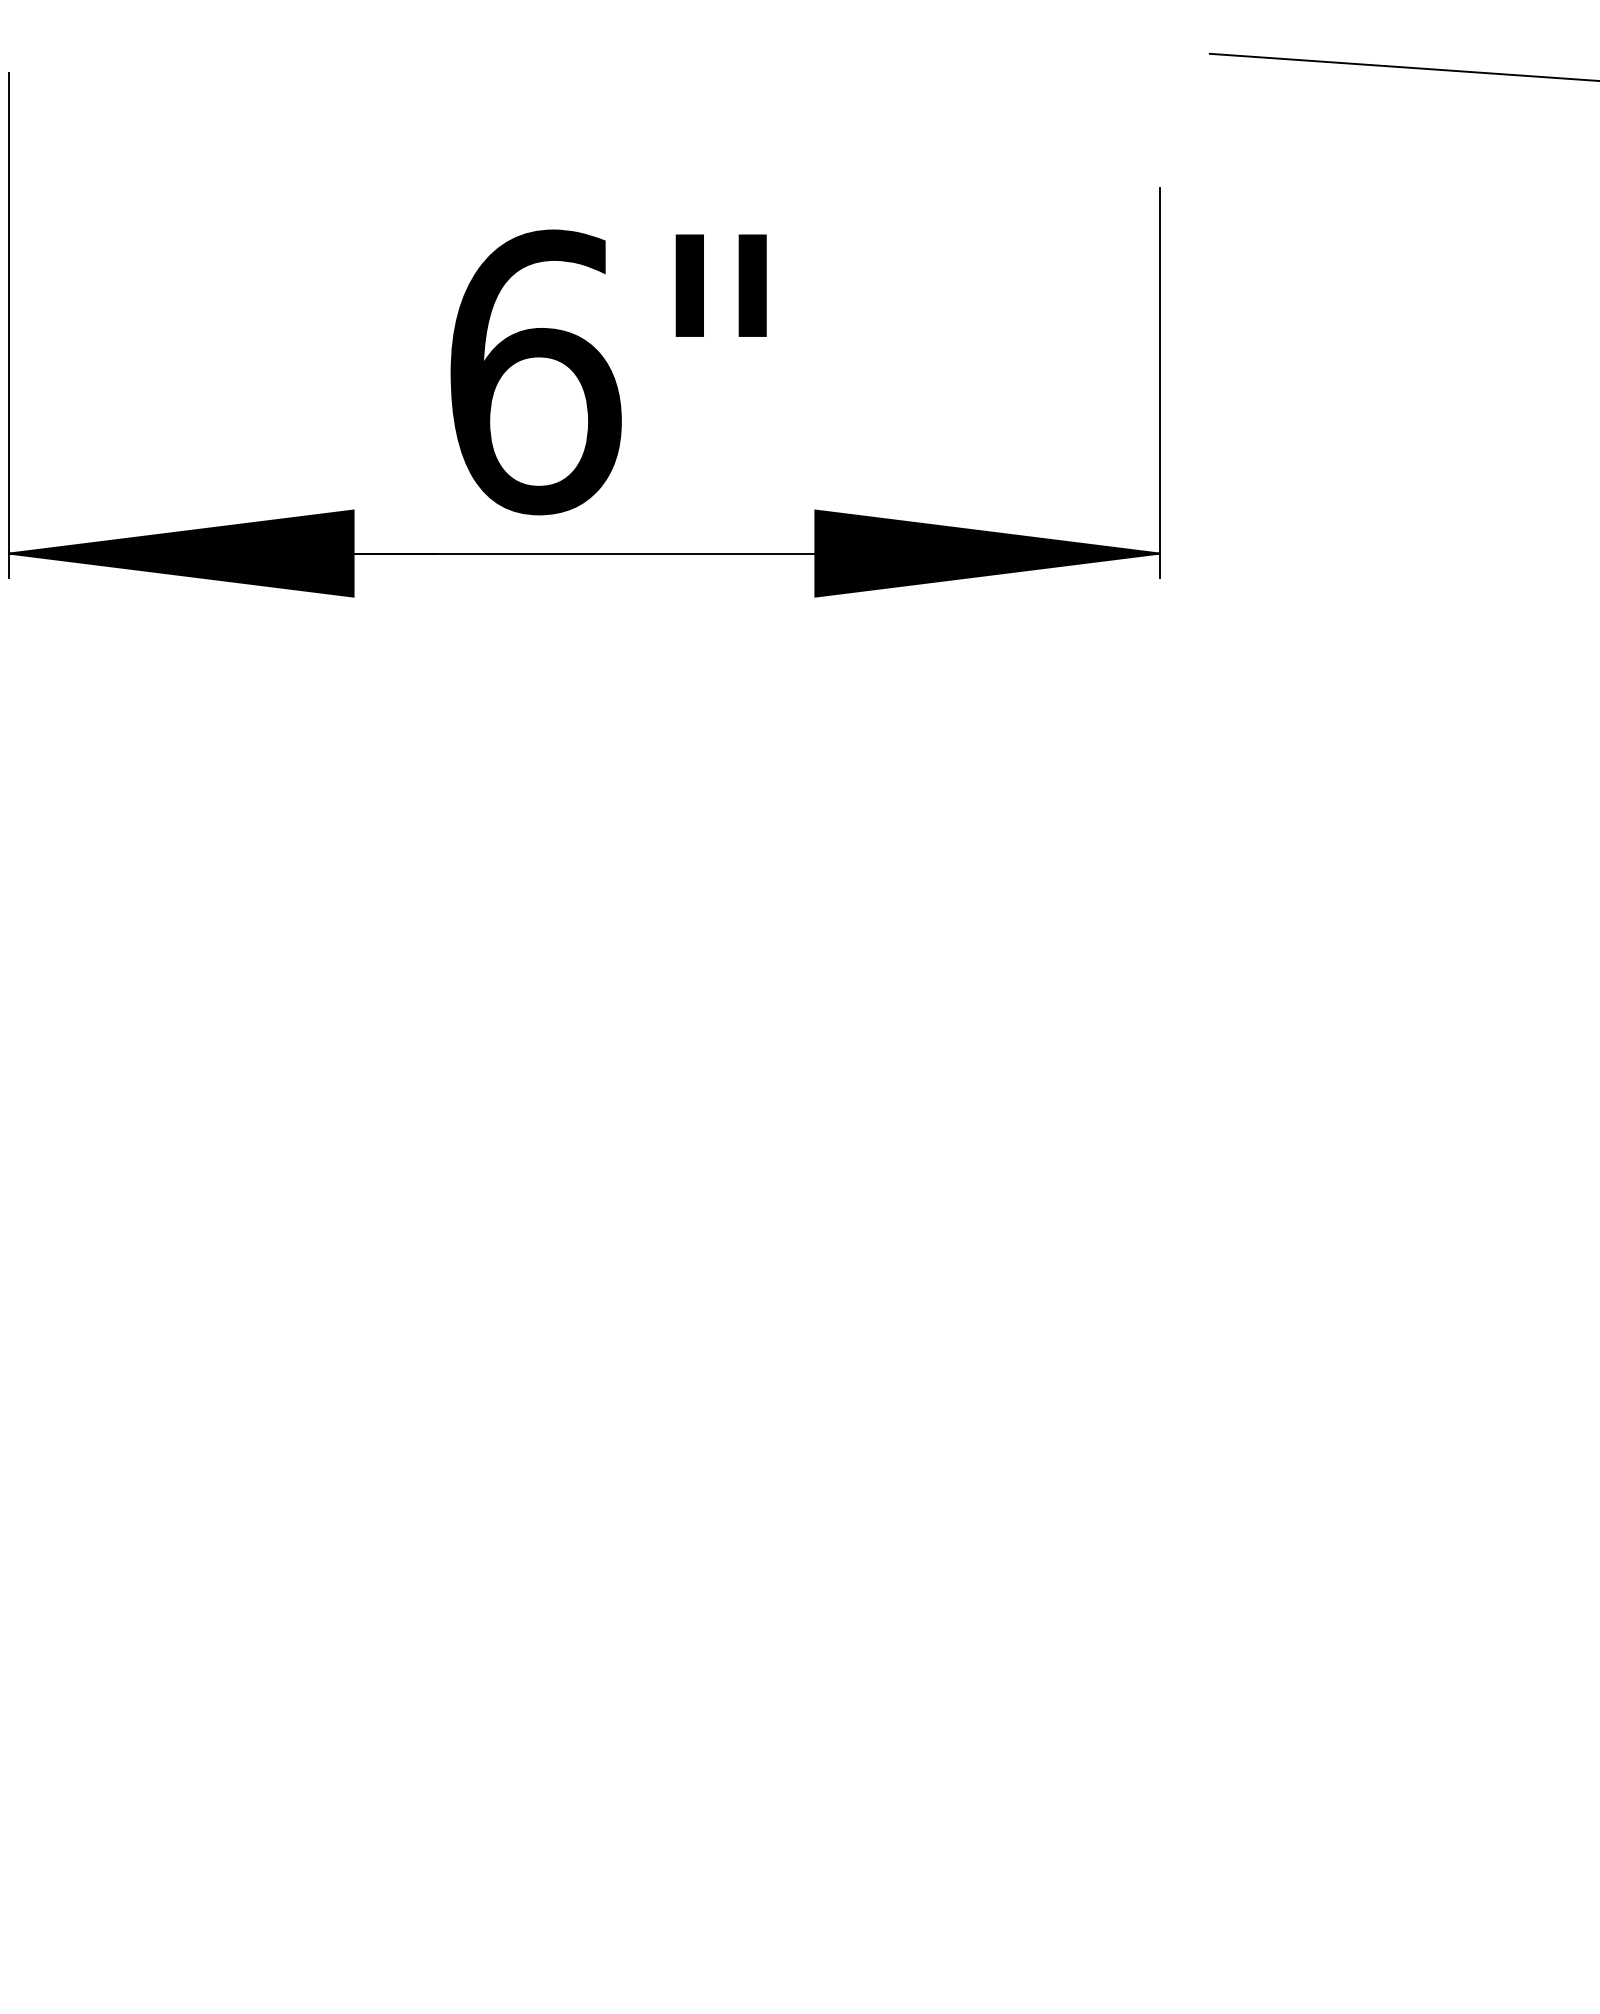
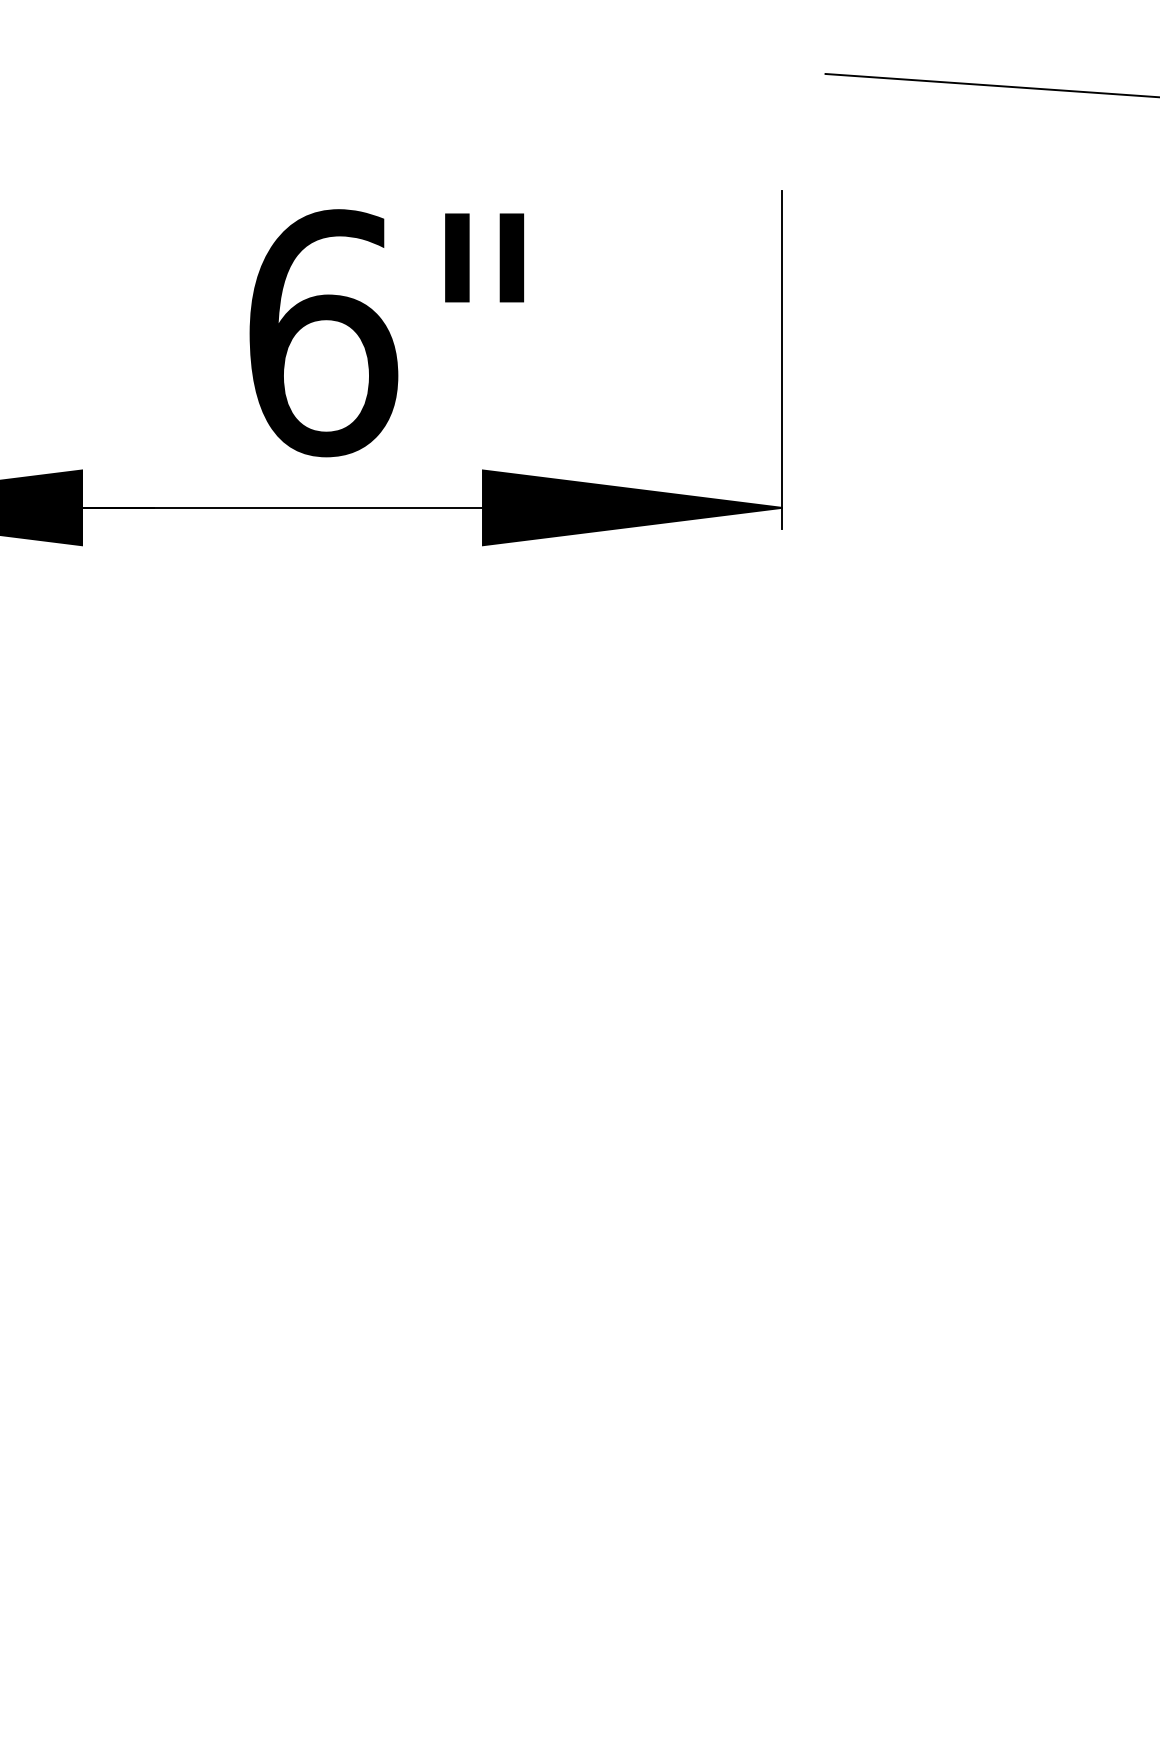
text: (608, 372) -> (386, 333), moved

